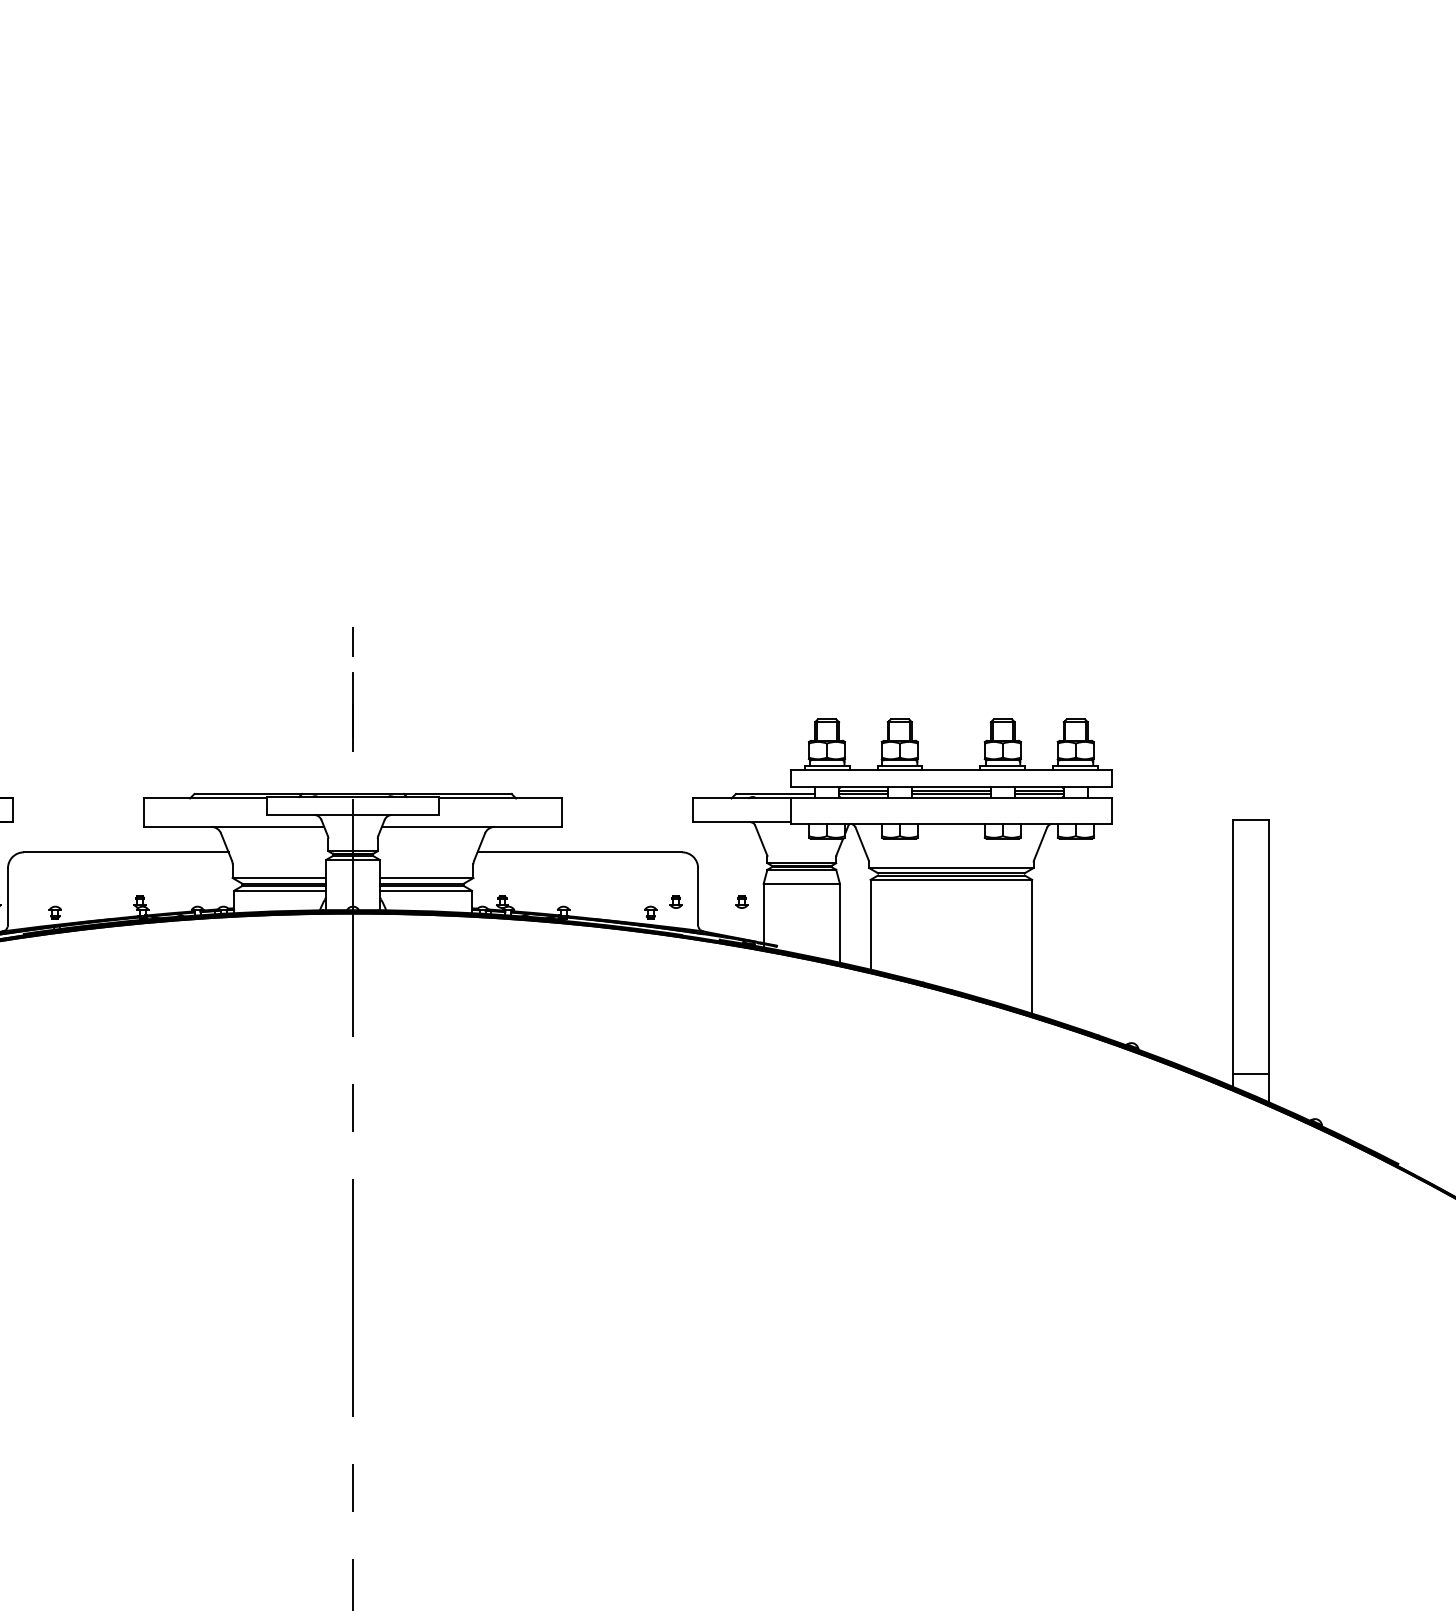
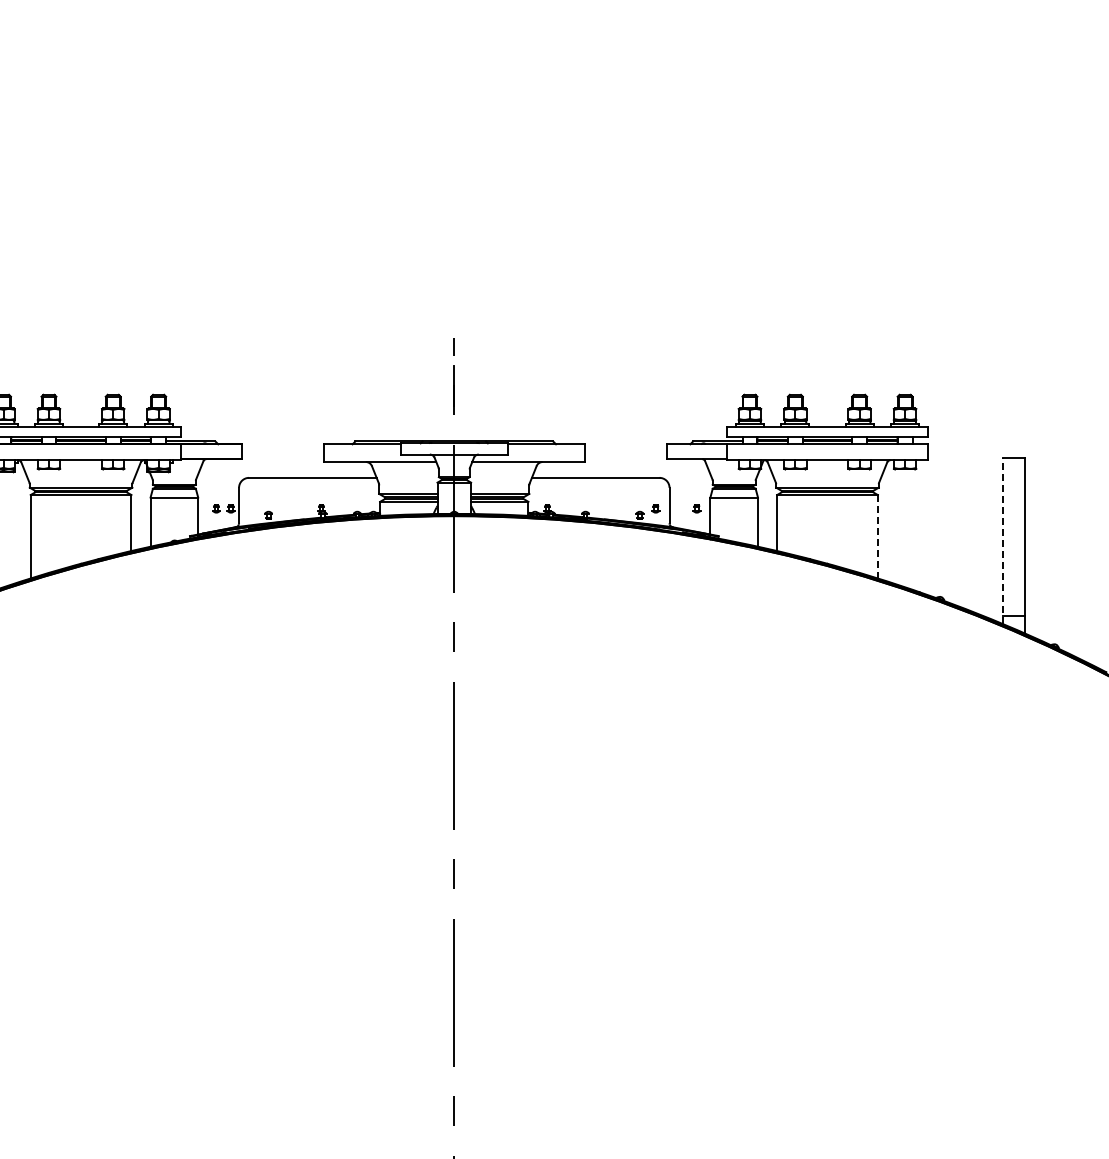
line: (1031, 946) -> (877, 536), solid -> dashed
line: (1231, 952) -> (1002, 540), solid -> dashed

